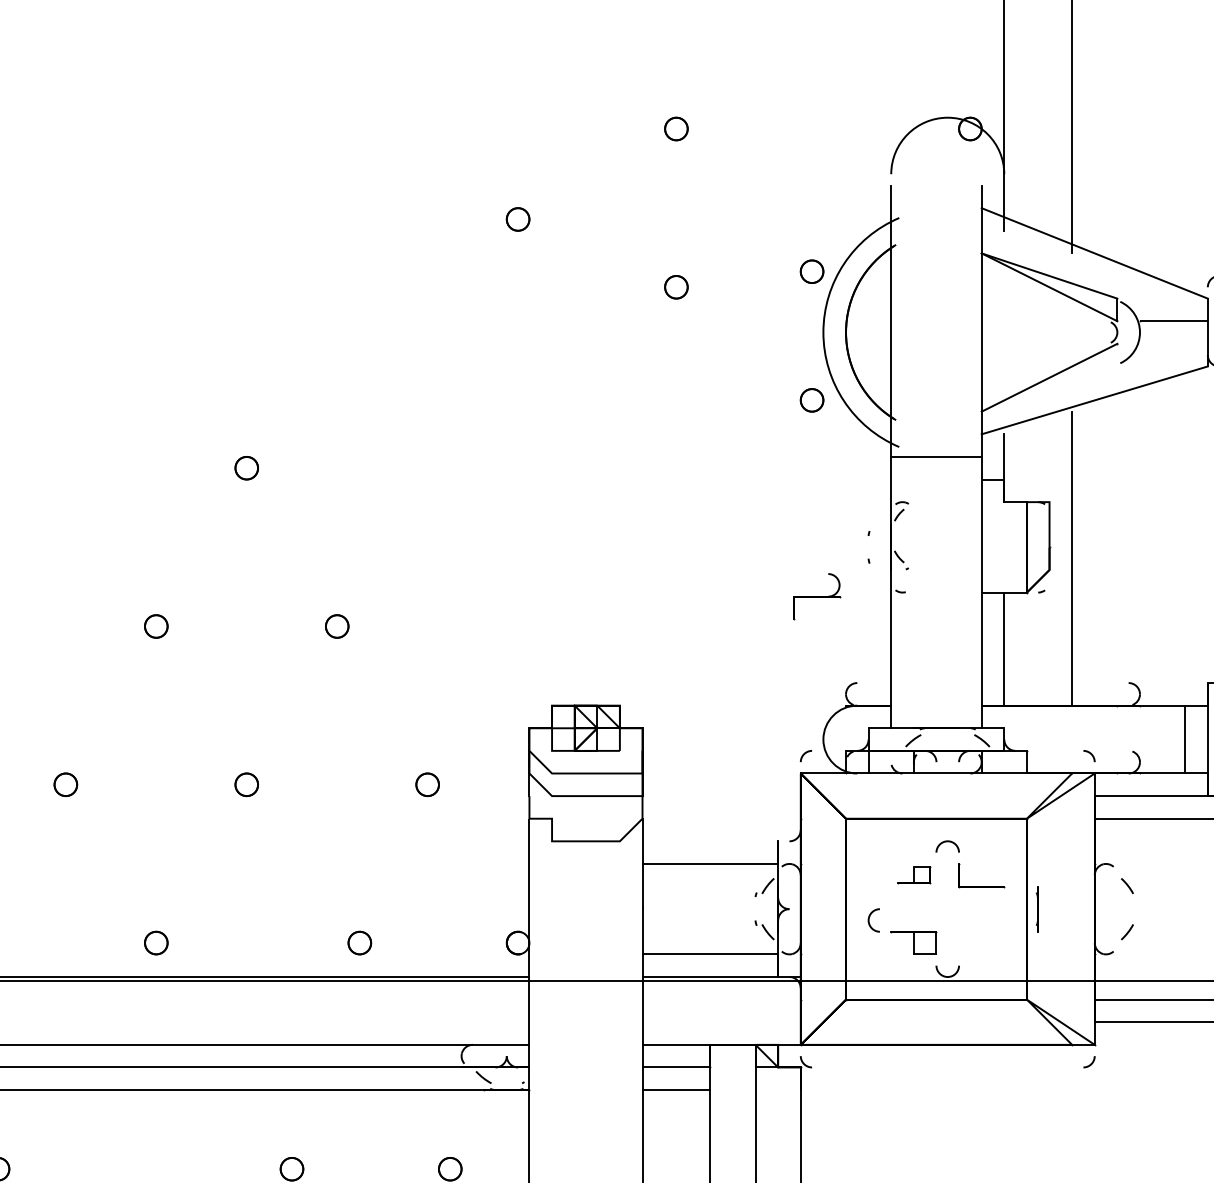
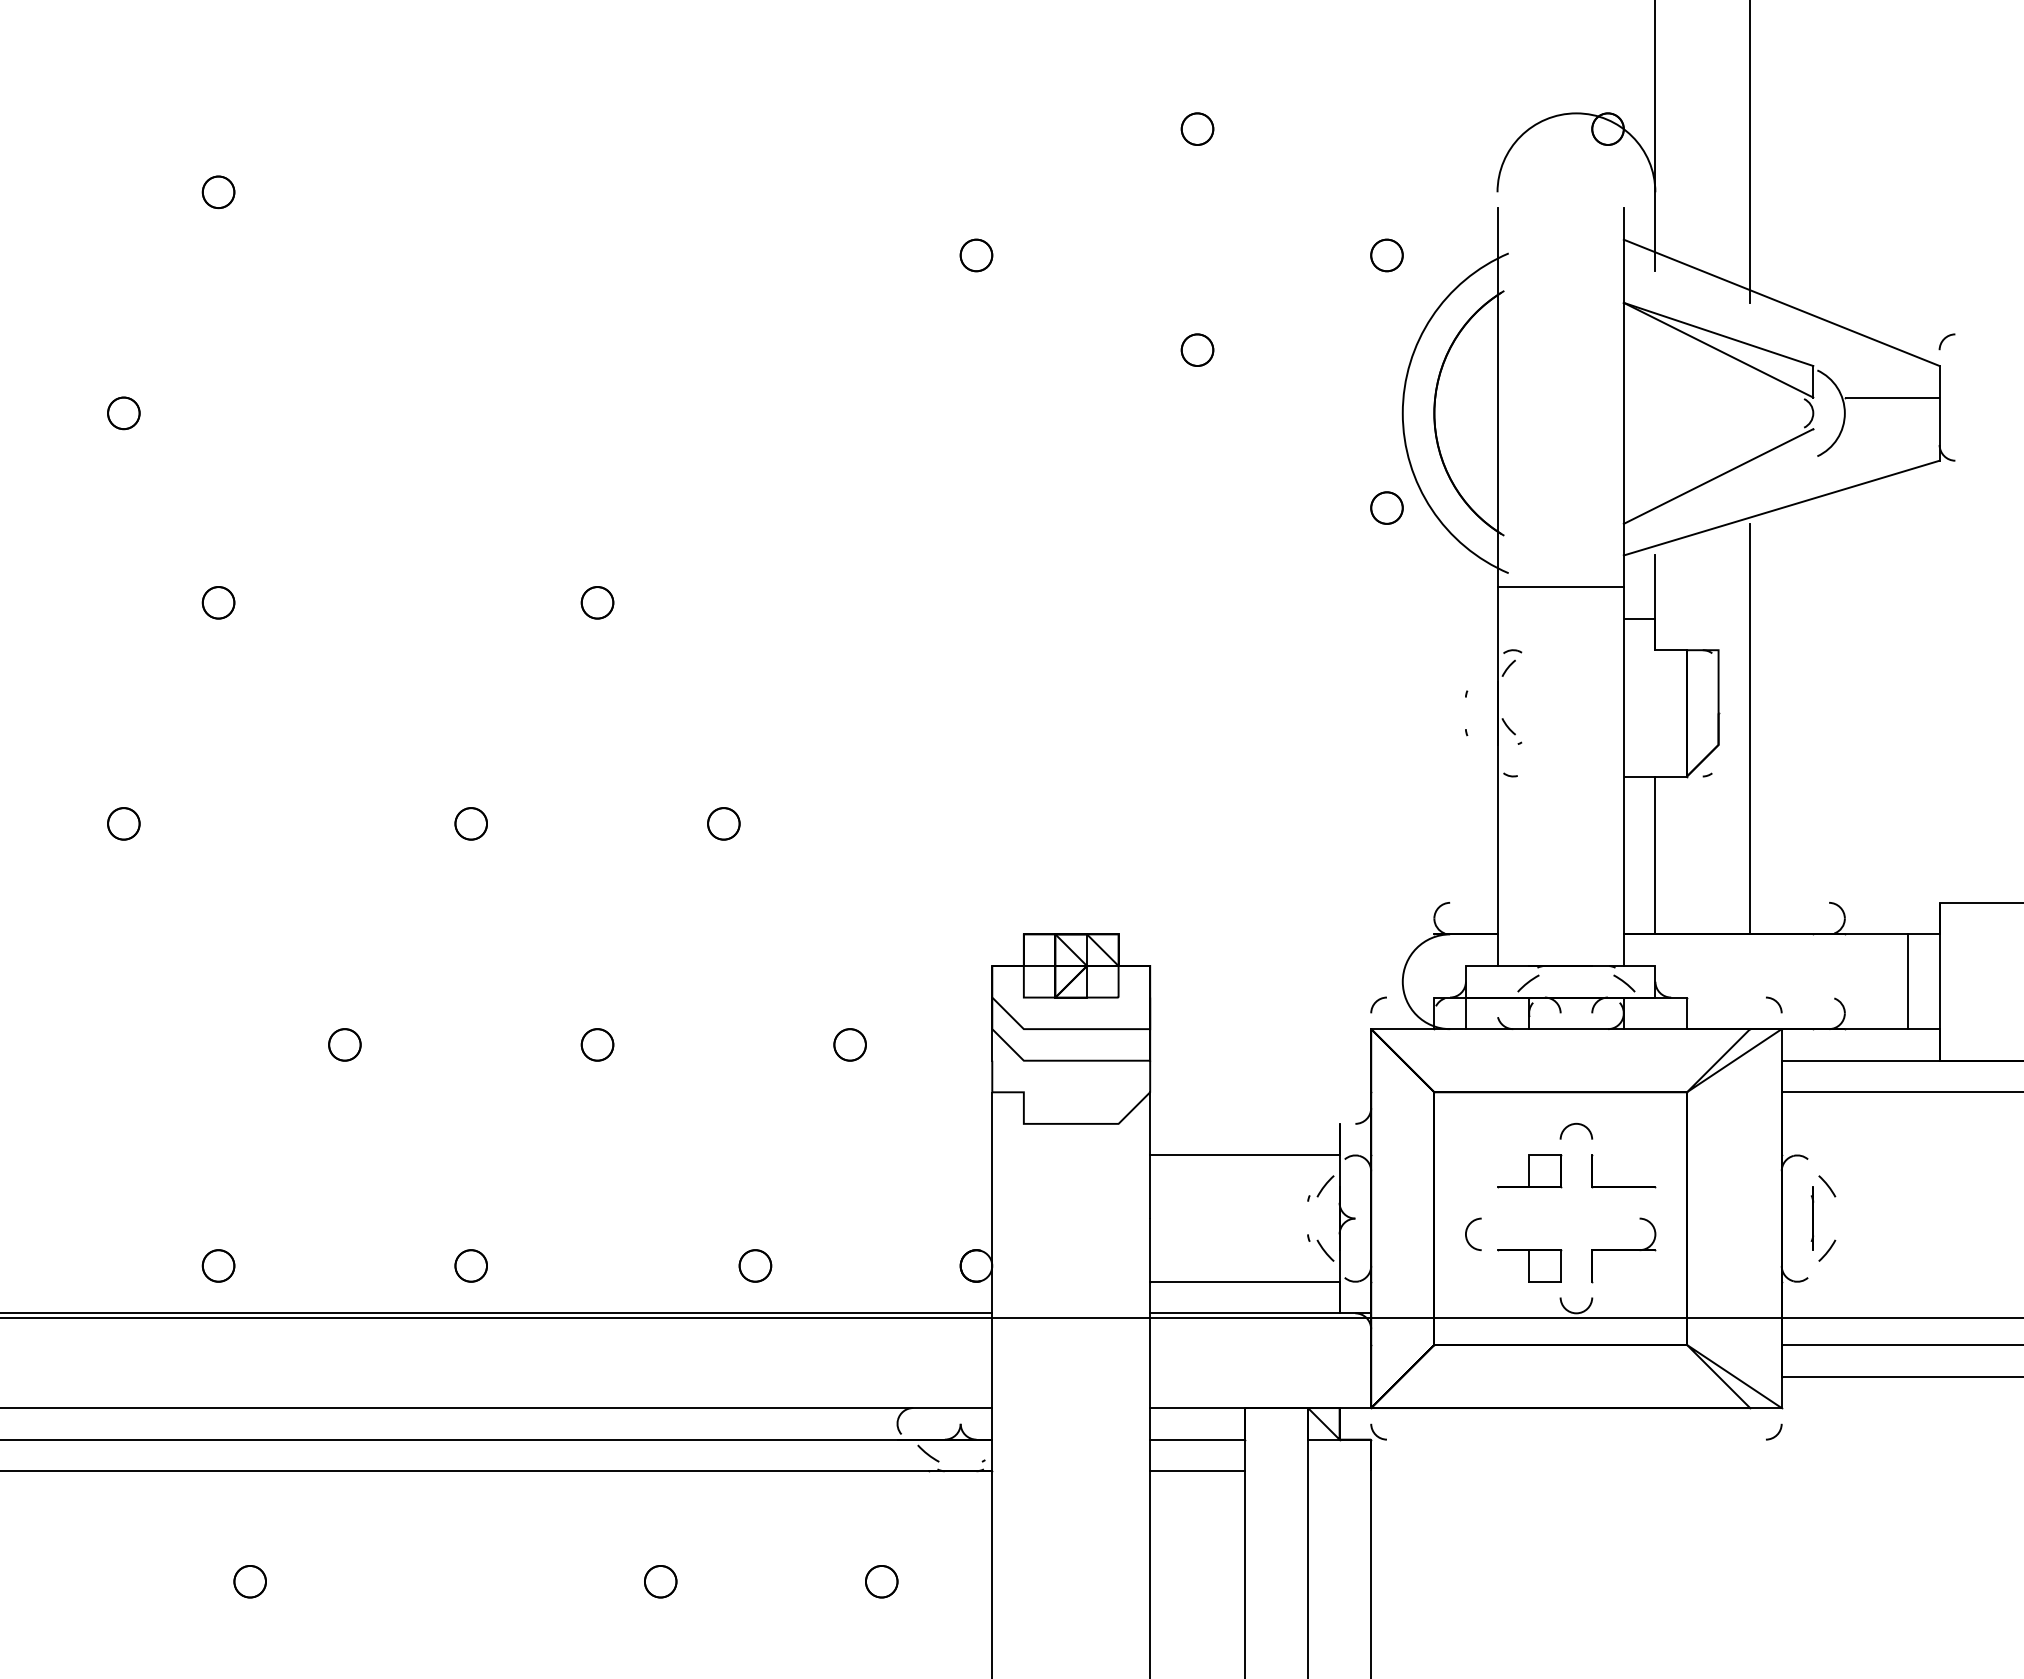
part: (811, 271) -> (1386, 255), moved
part: (816, 596) -> (1623, 1250), moved
part: (914, 875) -> (1529, 1171), size x1.43
part: (1037, 909) -> (1812, 1218), moved

